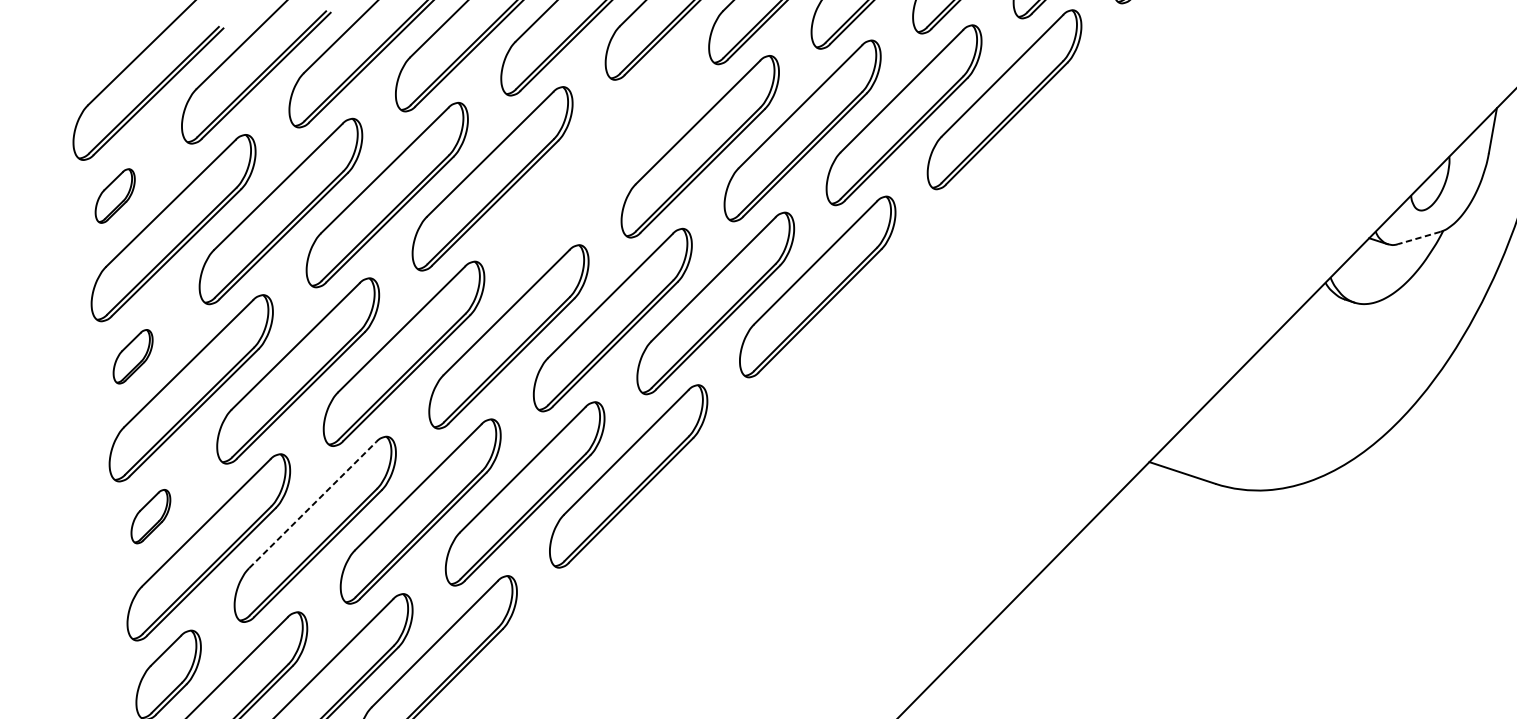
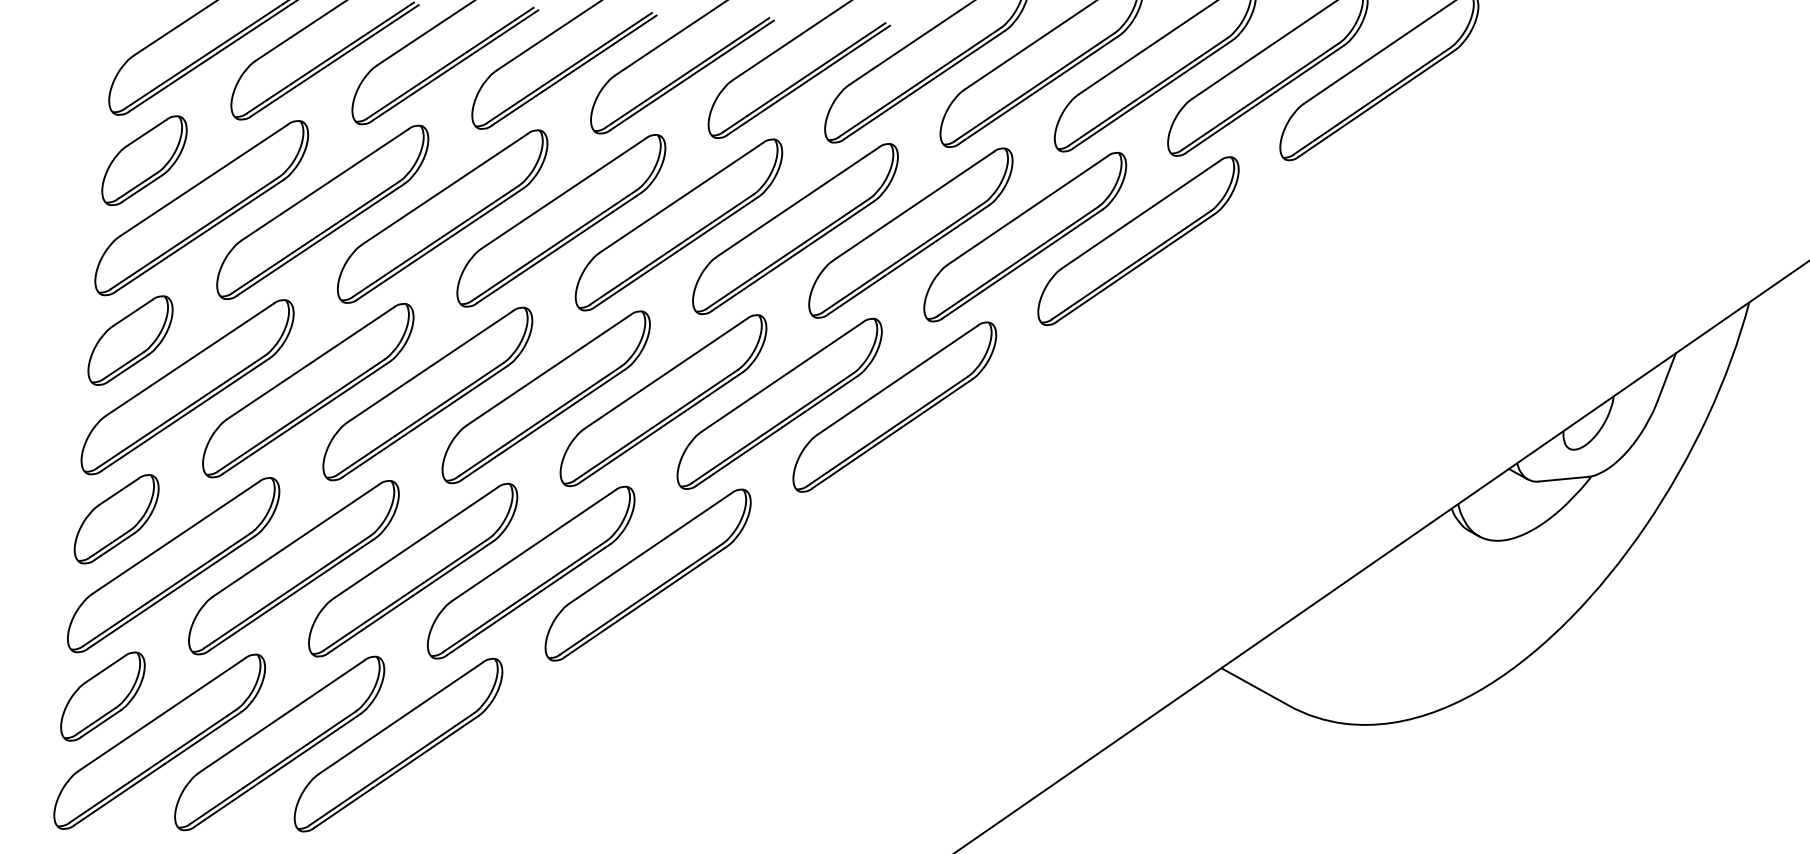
part: (596, 162) -> (678, 224), added
part: (115, 195) -> (144, 160), size x1.67
line: (1419, 238) -> (1563, 479), dashed -> solid
part: (133, 356) -> (130, 340), size x1.67
line: (312, 505) -> (296, 540), dashed -> solid
part: (150, 516) -> (116, 519), size x1.67

